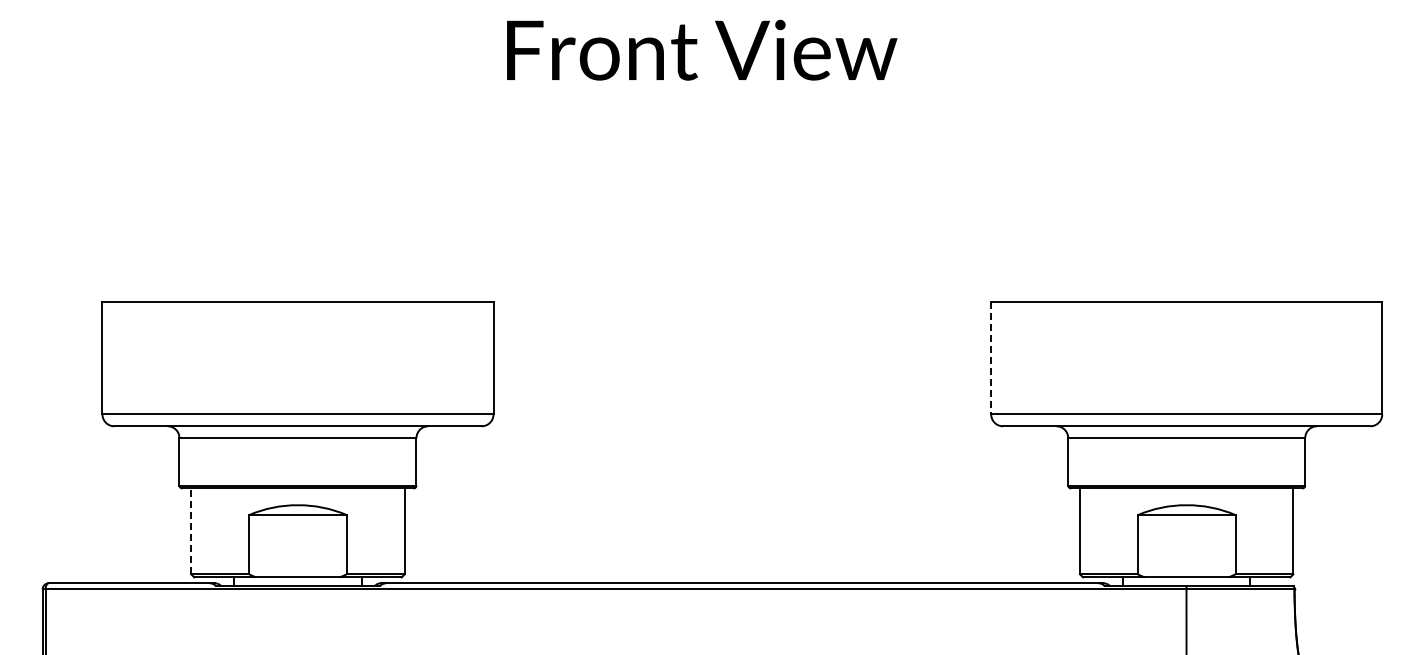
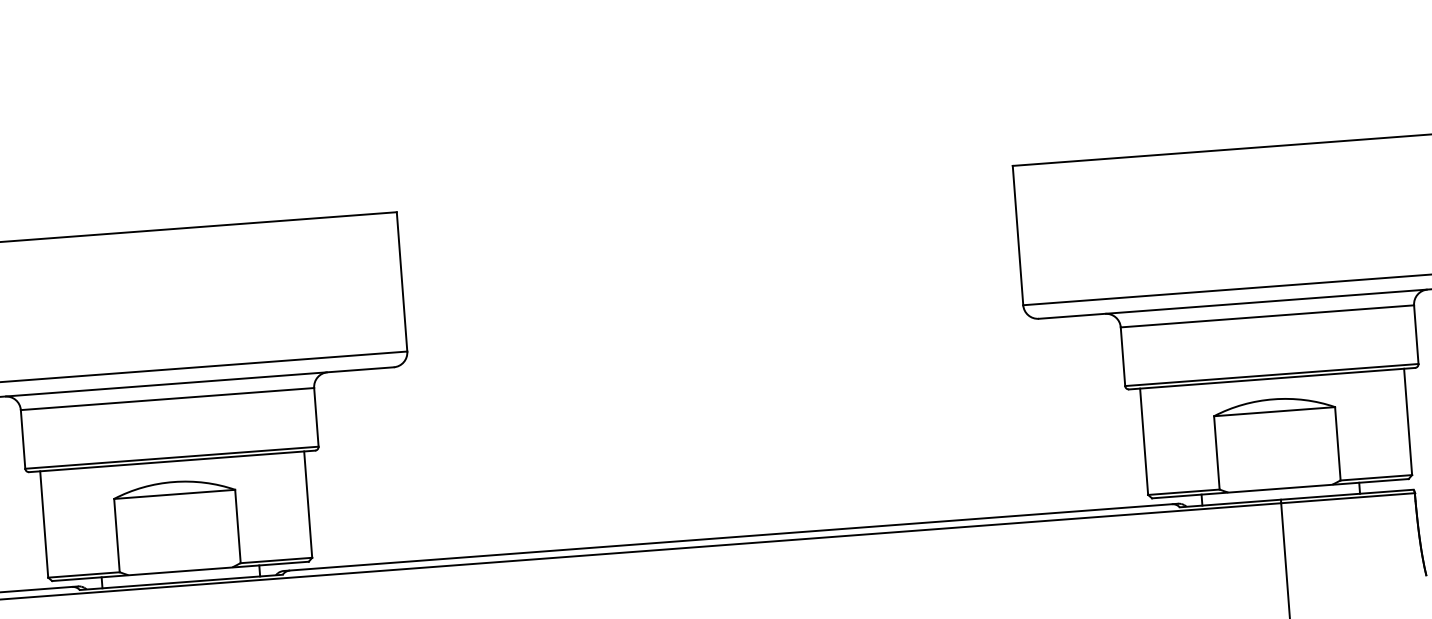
line: (991, 358) -> (1018, 235), dashed -> solid
line: (191, 531) -> (44, 524), dashed -> solid

